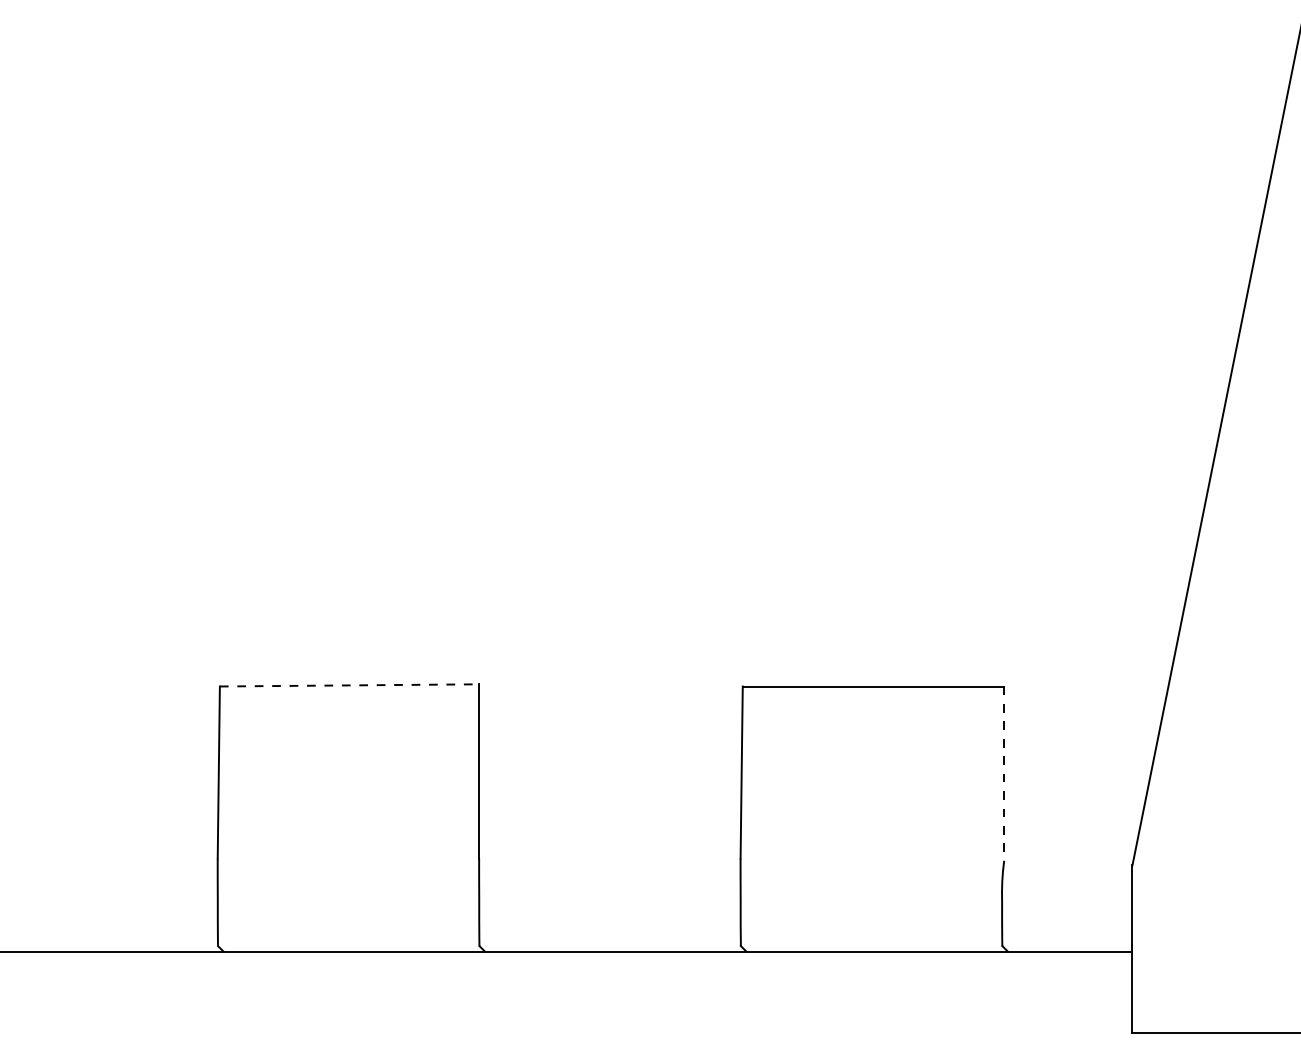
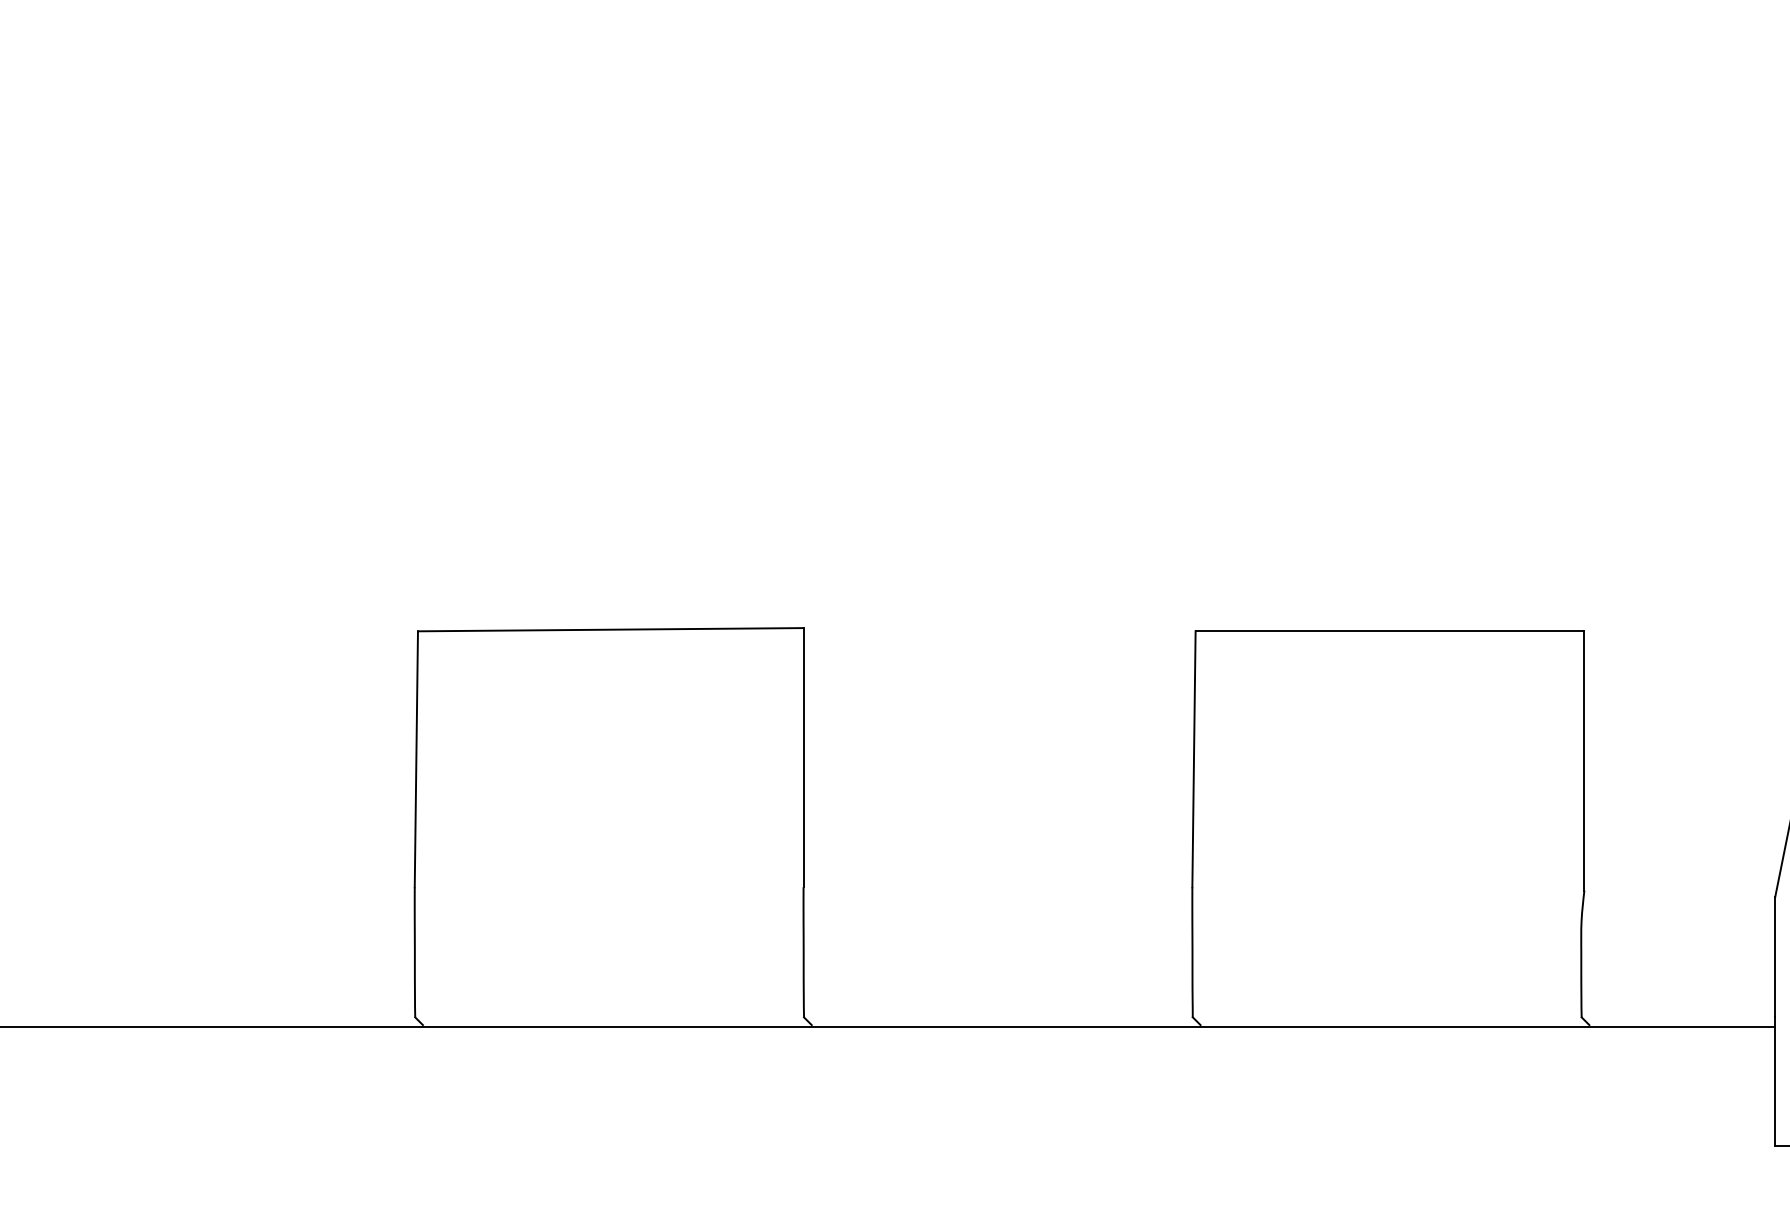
line: (349, 685) -> (610, 629), dashed -> solid
line: (1004, 774) -> (1584, 762), dashed -> solid

